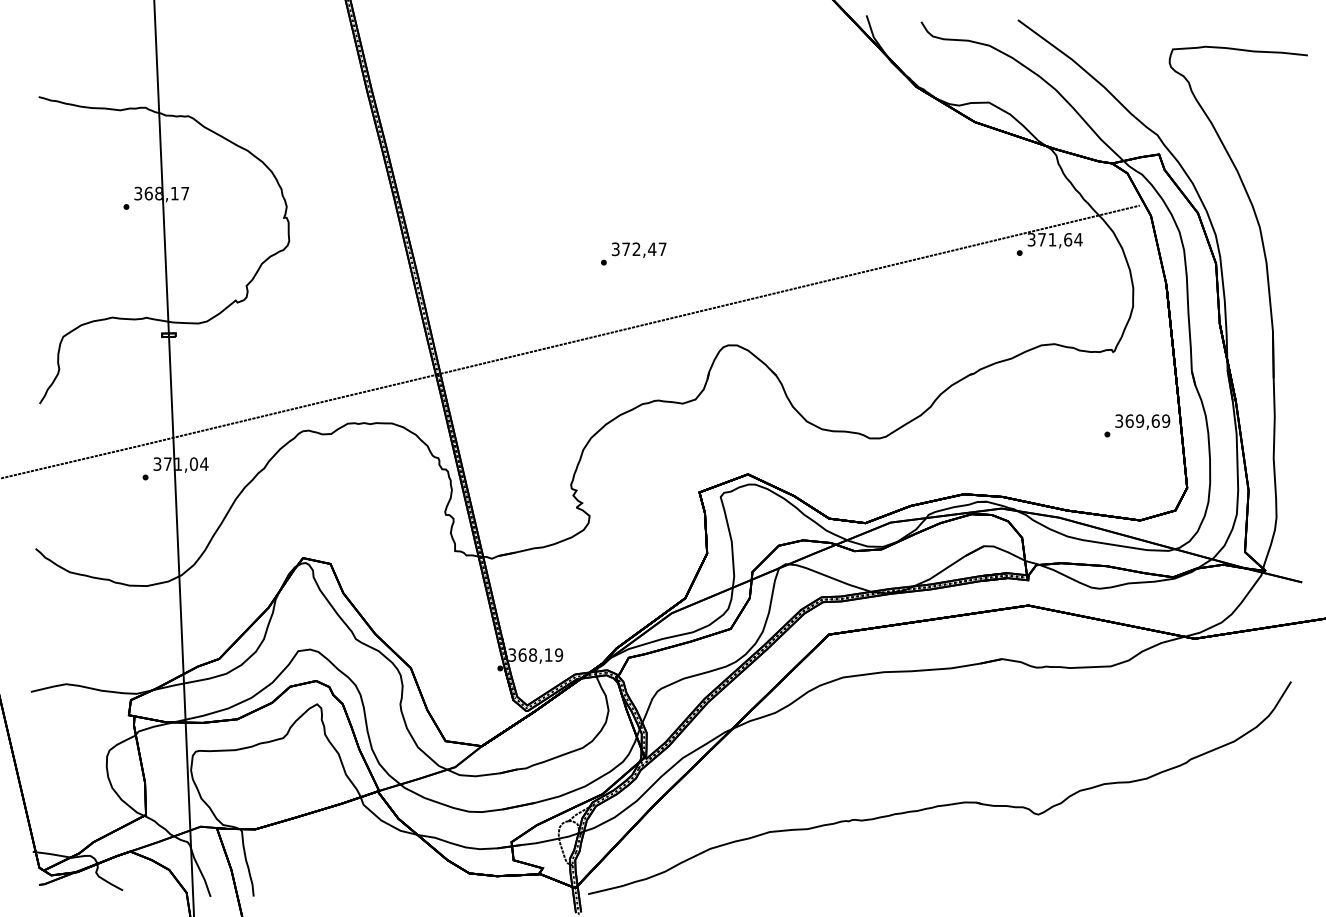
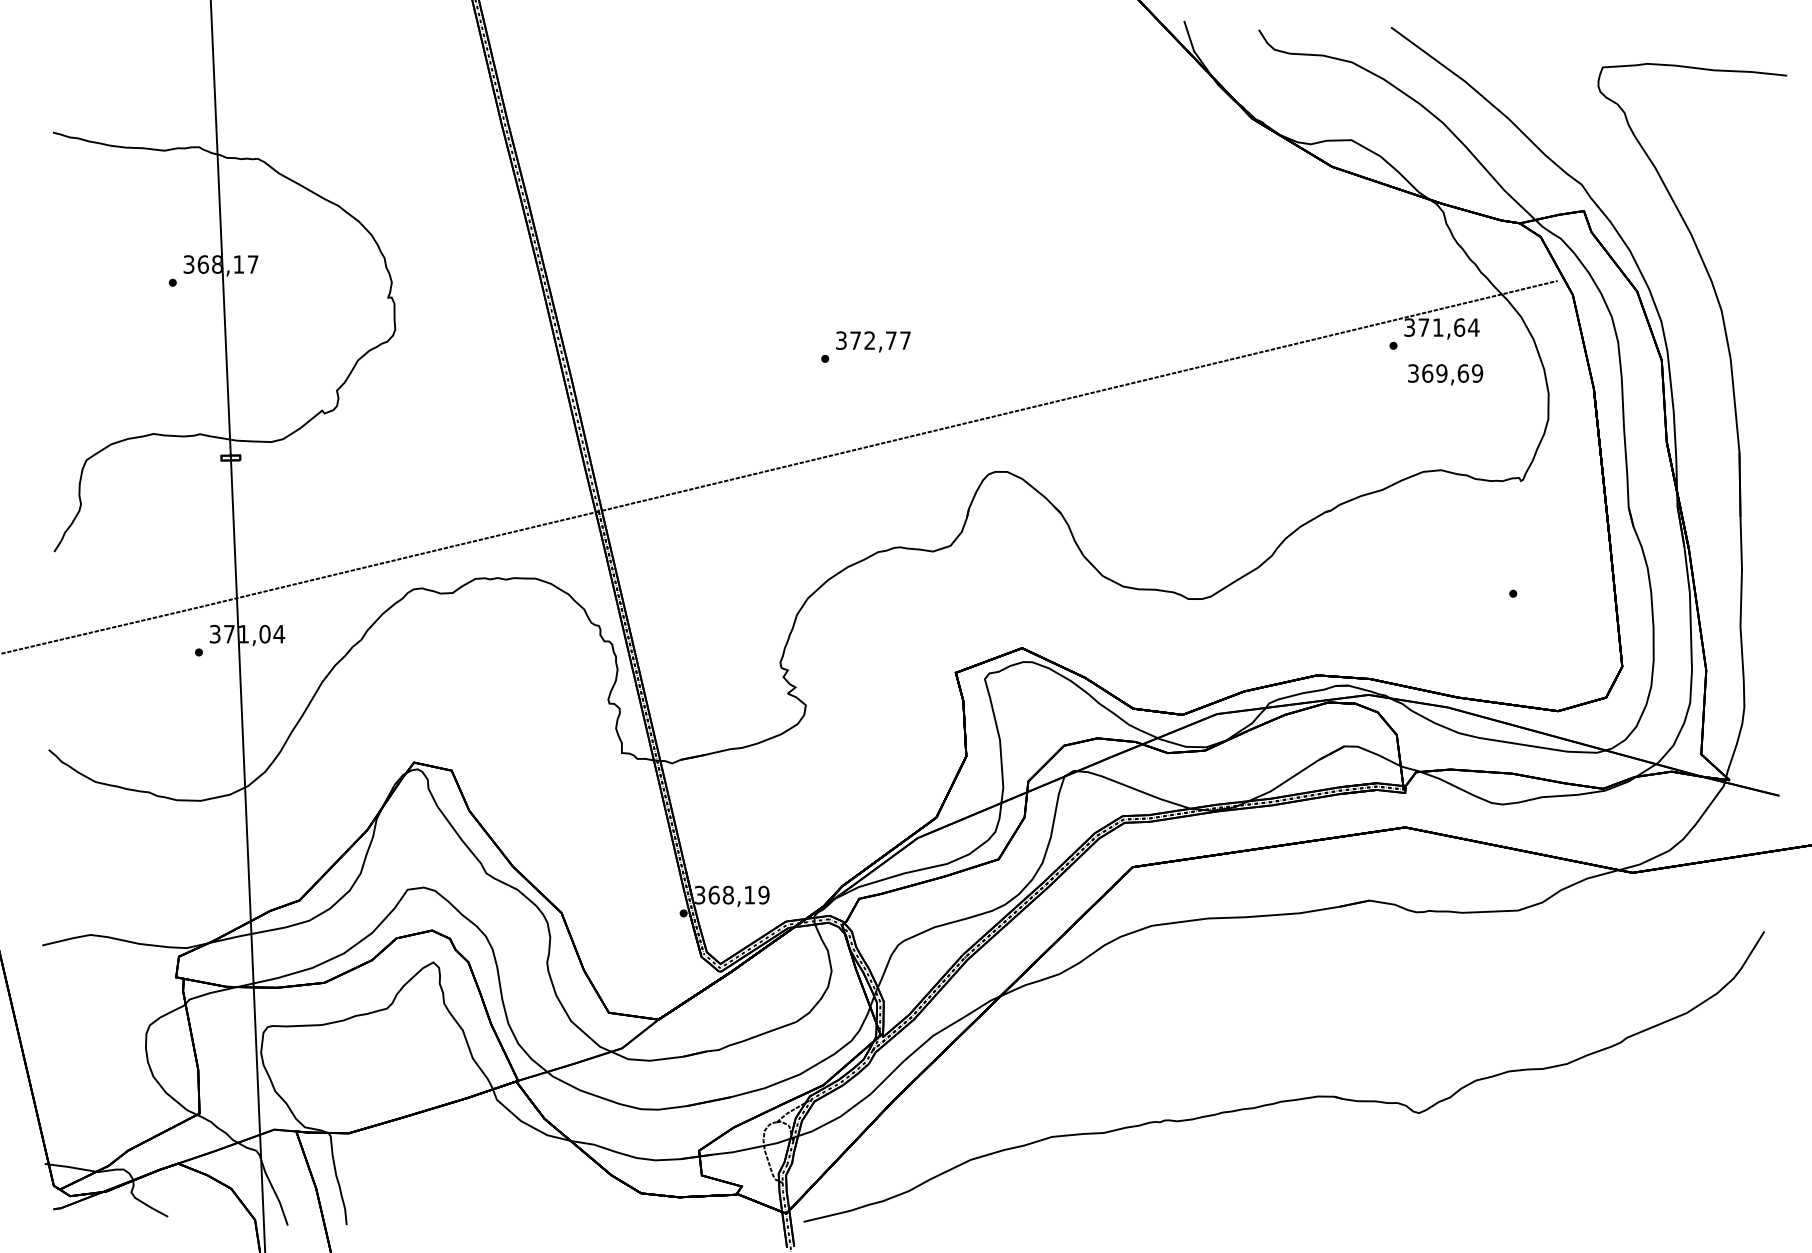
text: (652, 249) -> (891, 340), 372,47 -> 372,77
text: (1142, 421) -> (1445, 374), moved

